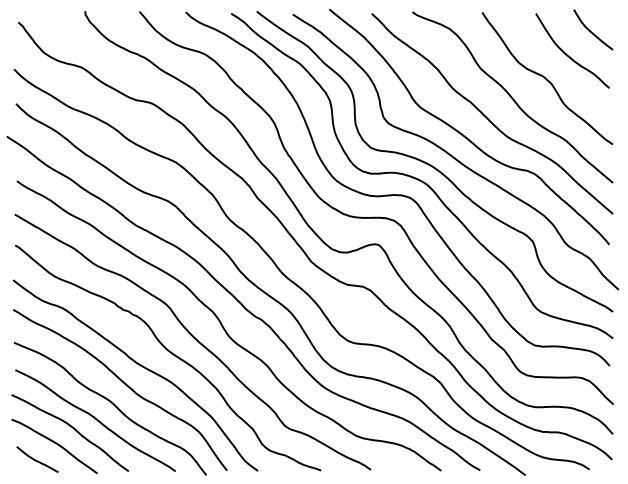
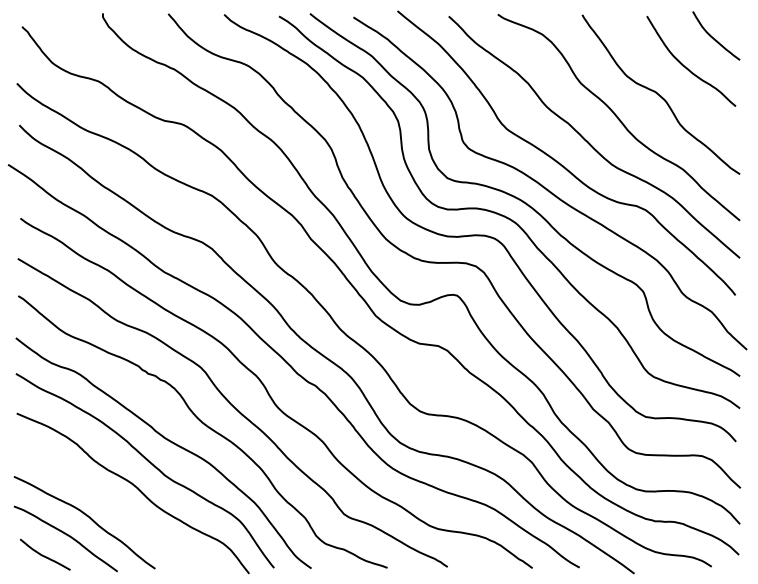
curve: (95, 419) -> (115, 506), removed

